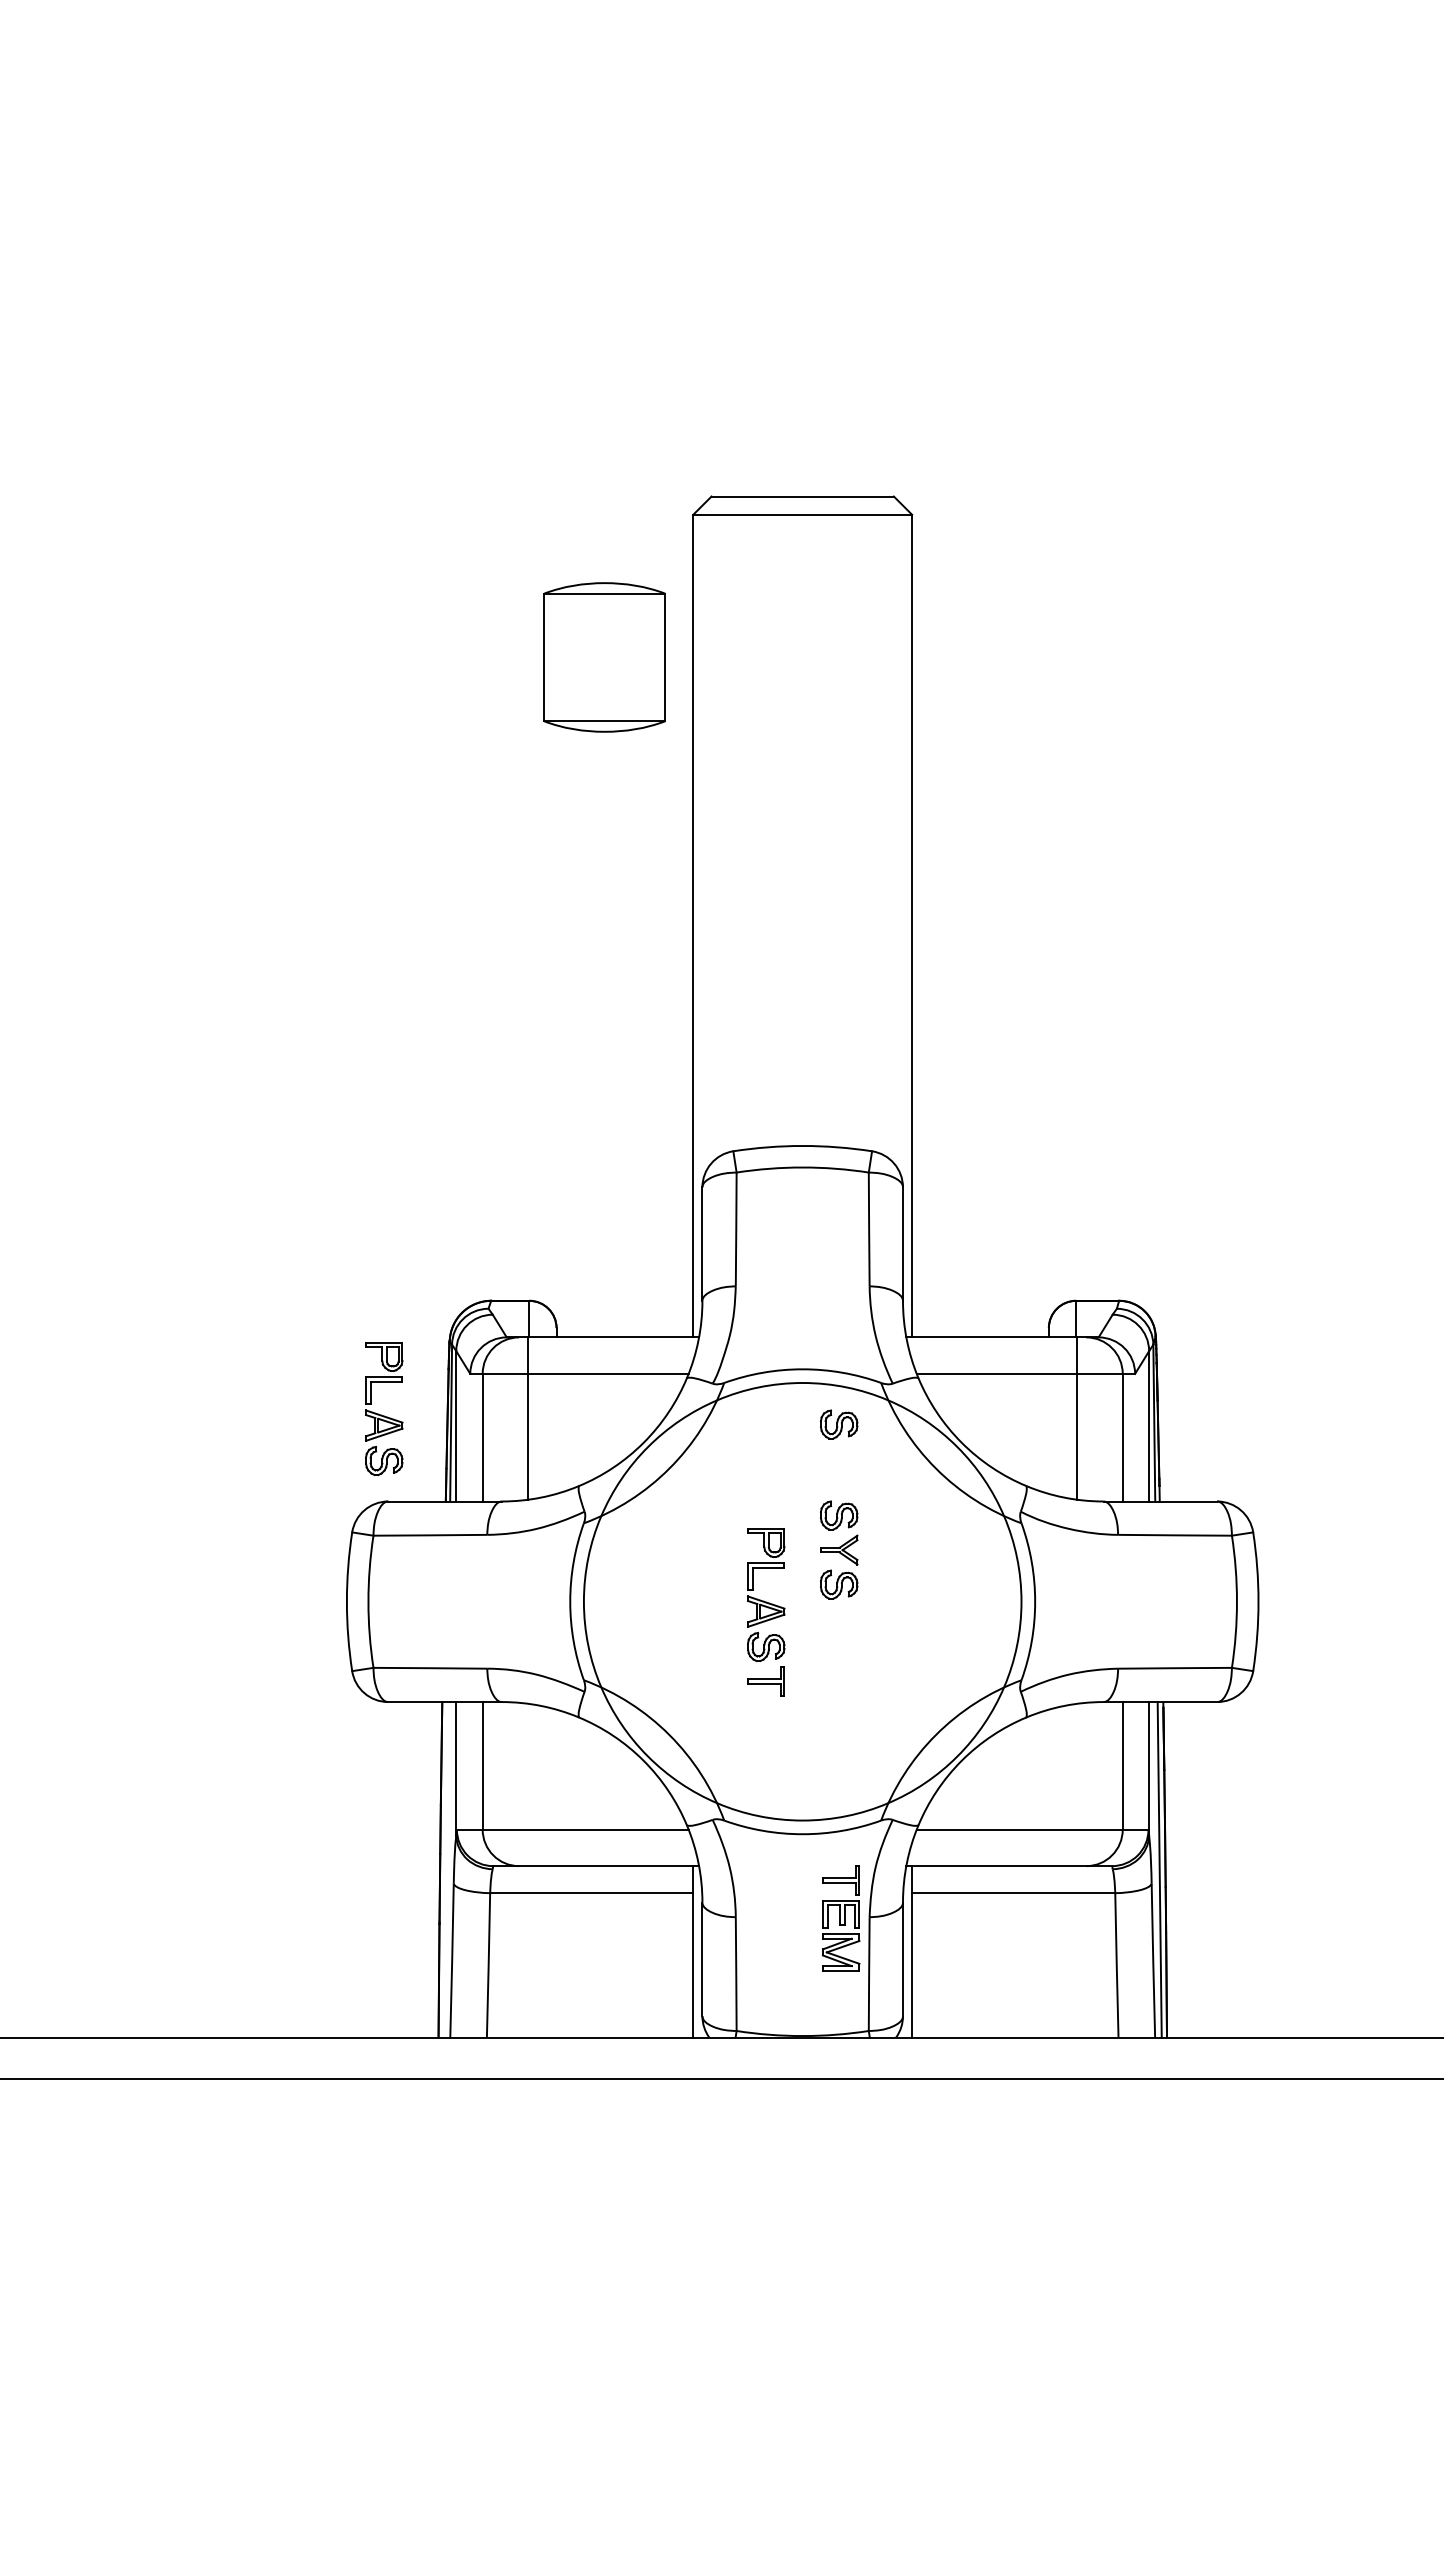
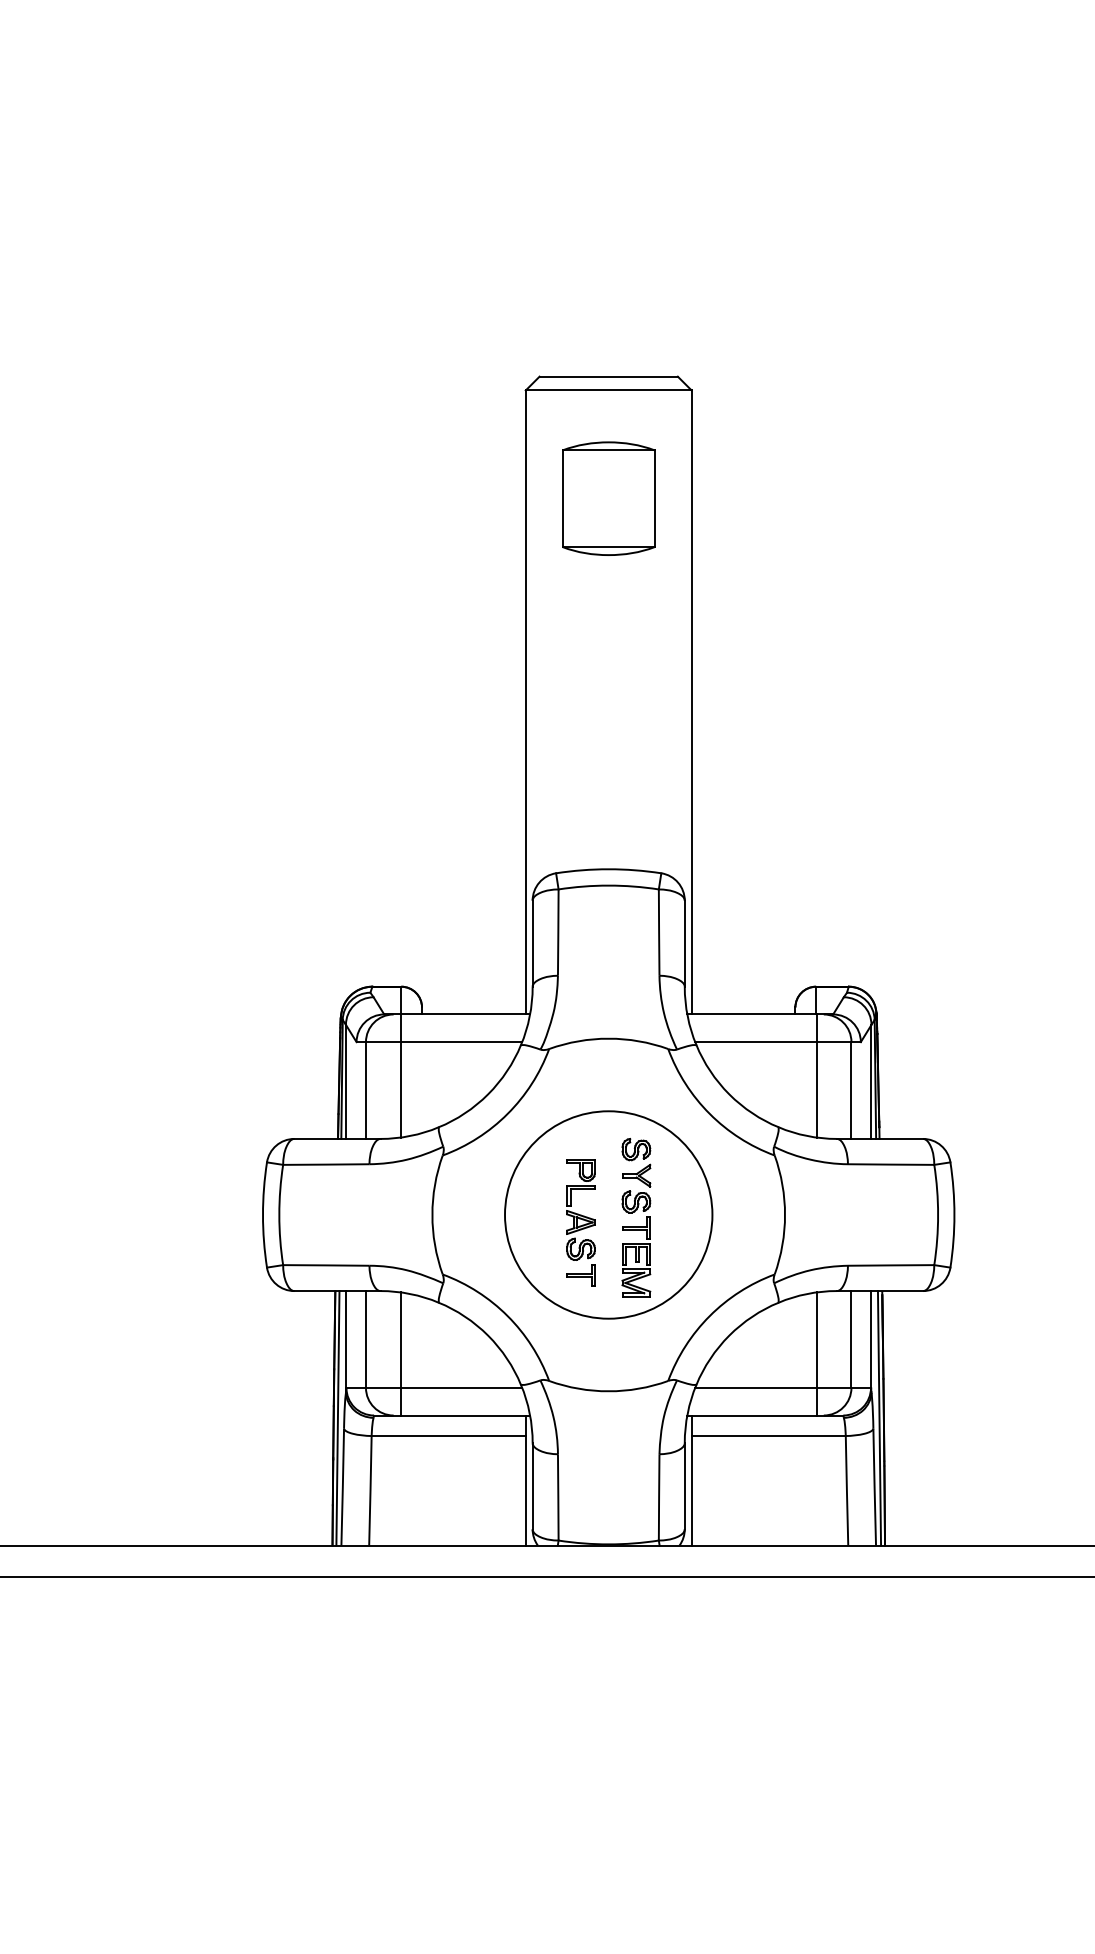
part: (604, 657) -> (608, 498), moved
part: (381, 1414) -> (289, 1072), removed
part: (839, 1424) -> (636, 1080), removed
circle: (802, 1601) -> (608, 1214), size x0.62
line: (528, 1784) -> (400, 1353), added
line: (1077, 1784) -> (817, 1353), added
line: (445, 1869) -> (337, 1418), added
part: (841, 1918) -> (636, 1257), moved

